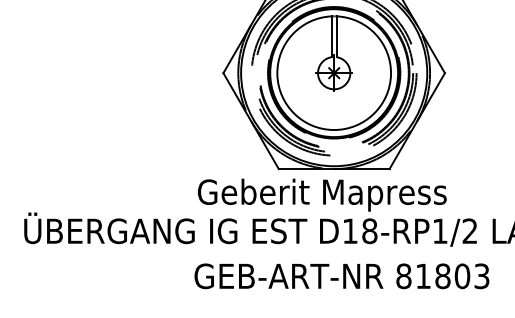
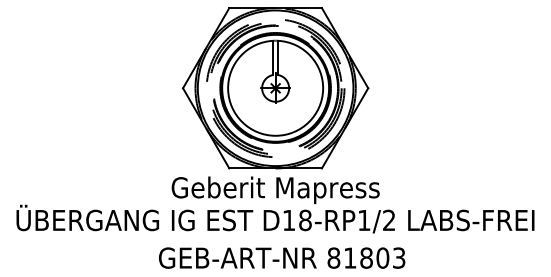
text: (322, 194) -> (275, 189), moved

